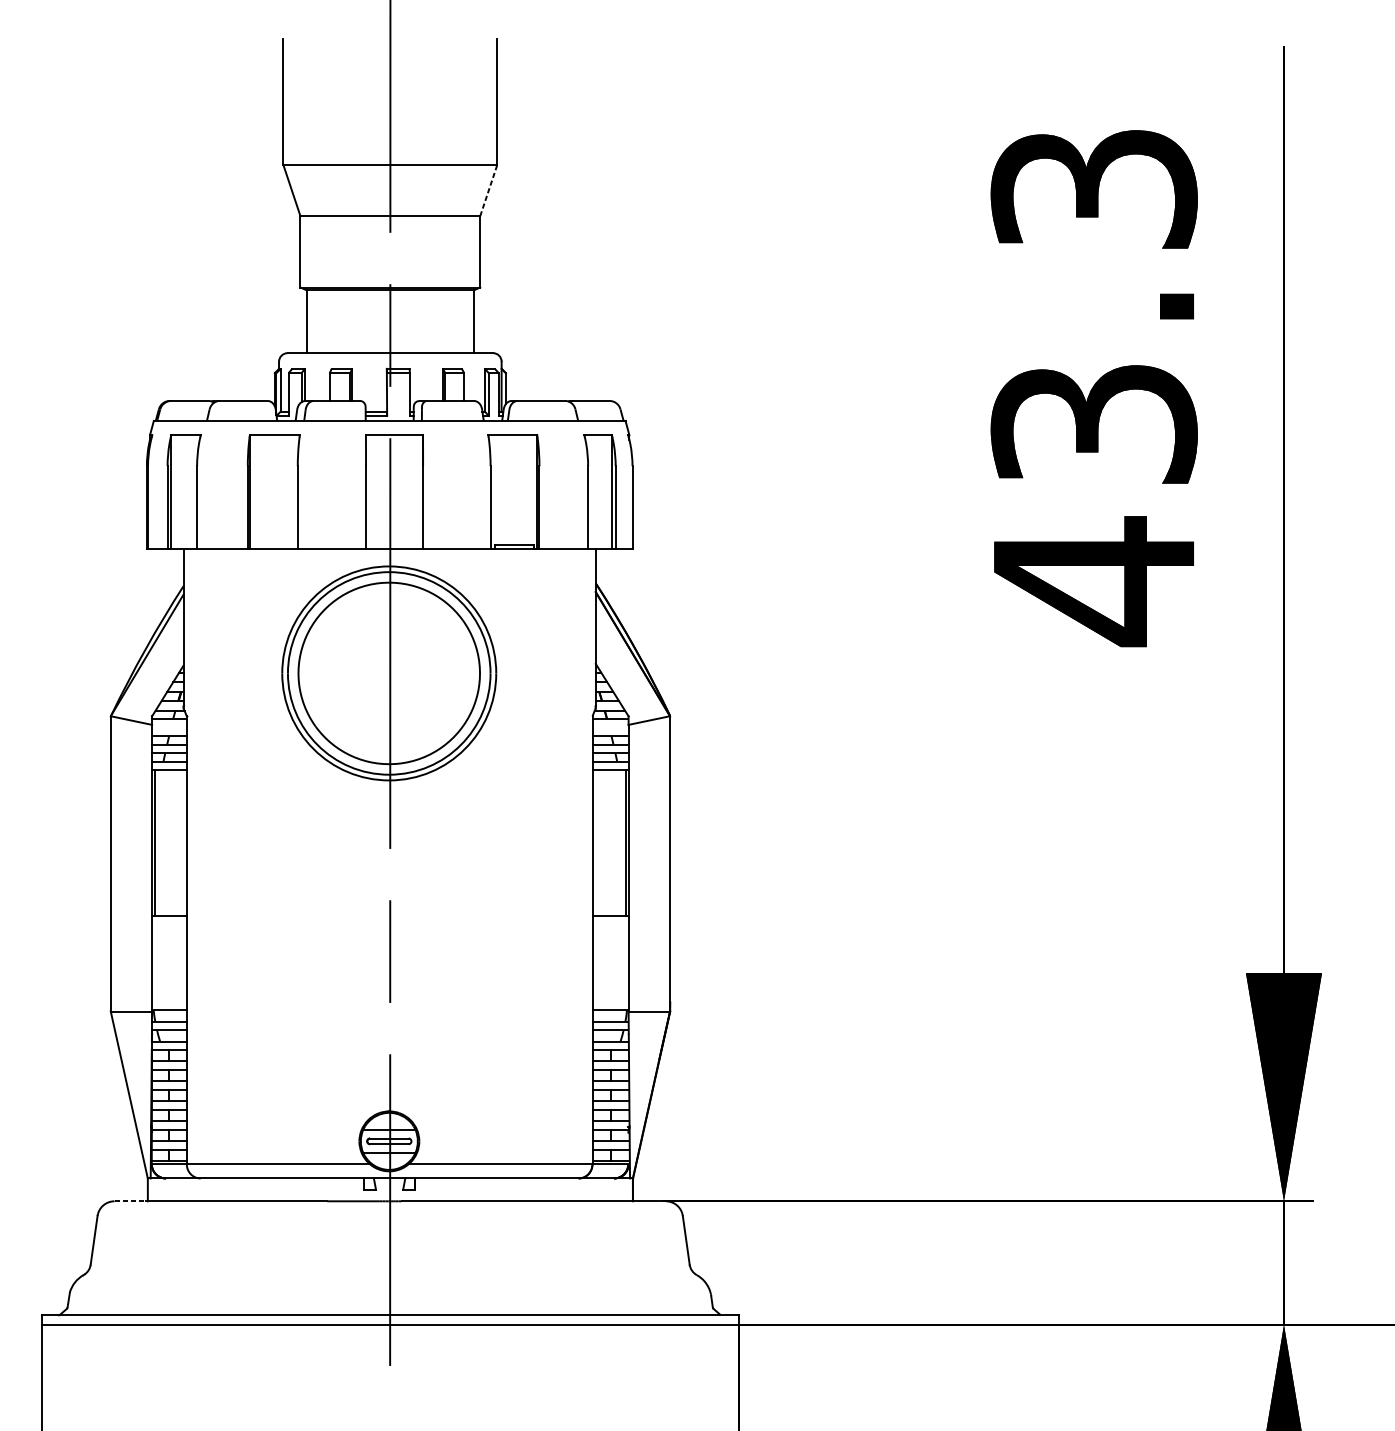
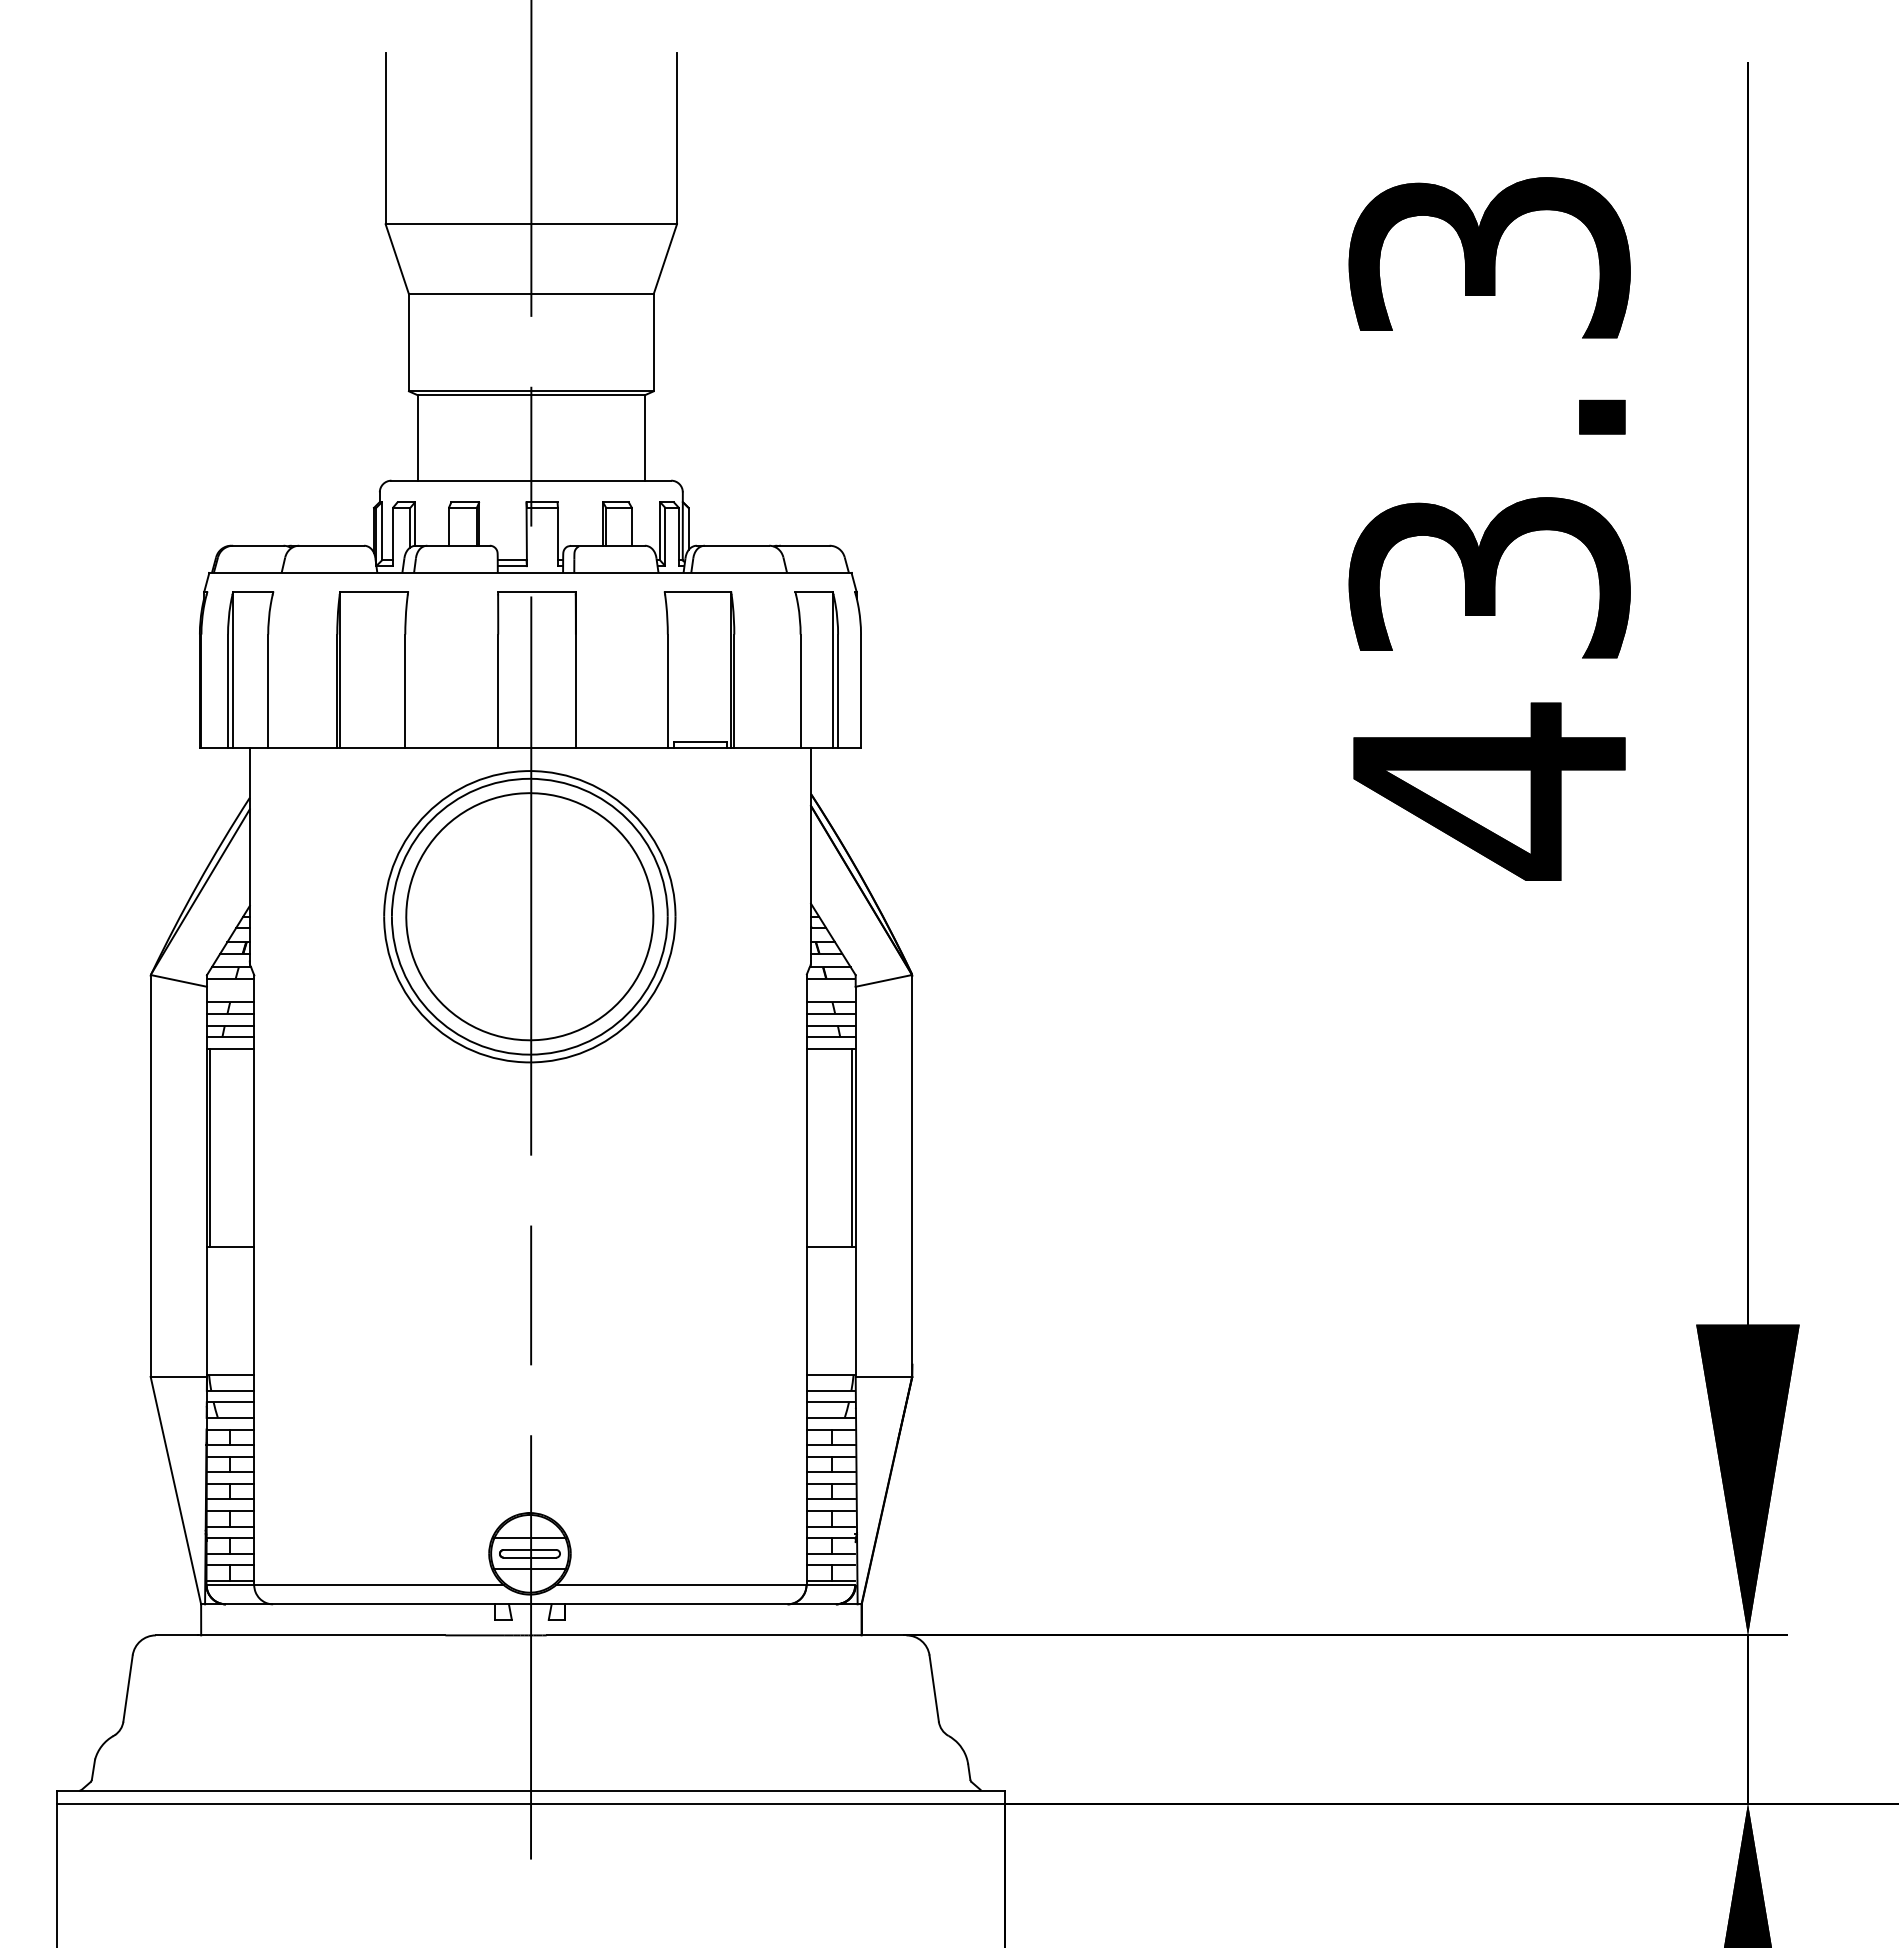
line: (488, 190) -> (665, 259), dashed -> solid
line: (130, 1201) -> (177, 1635), dashed -> solid

